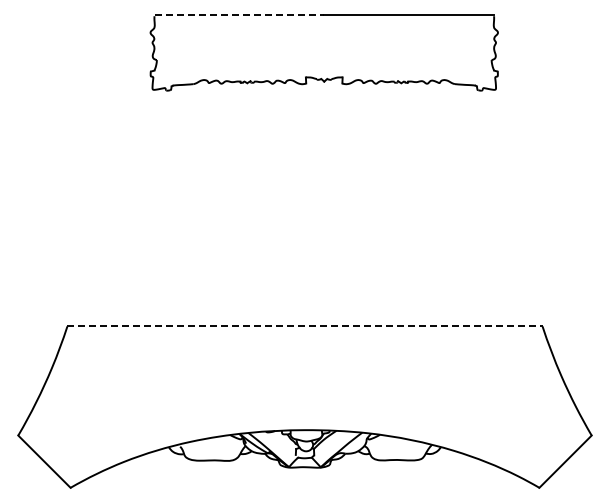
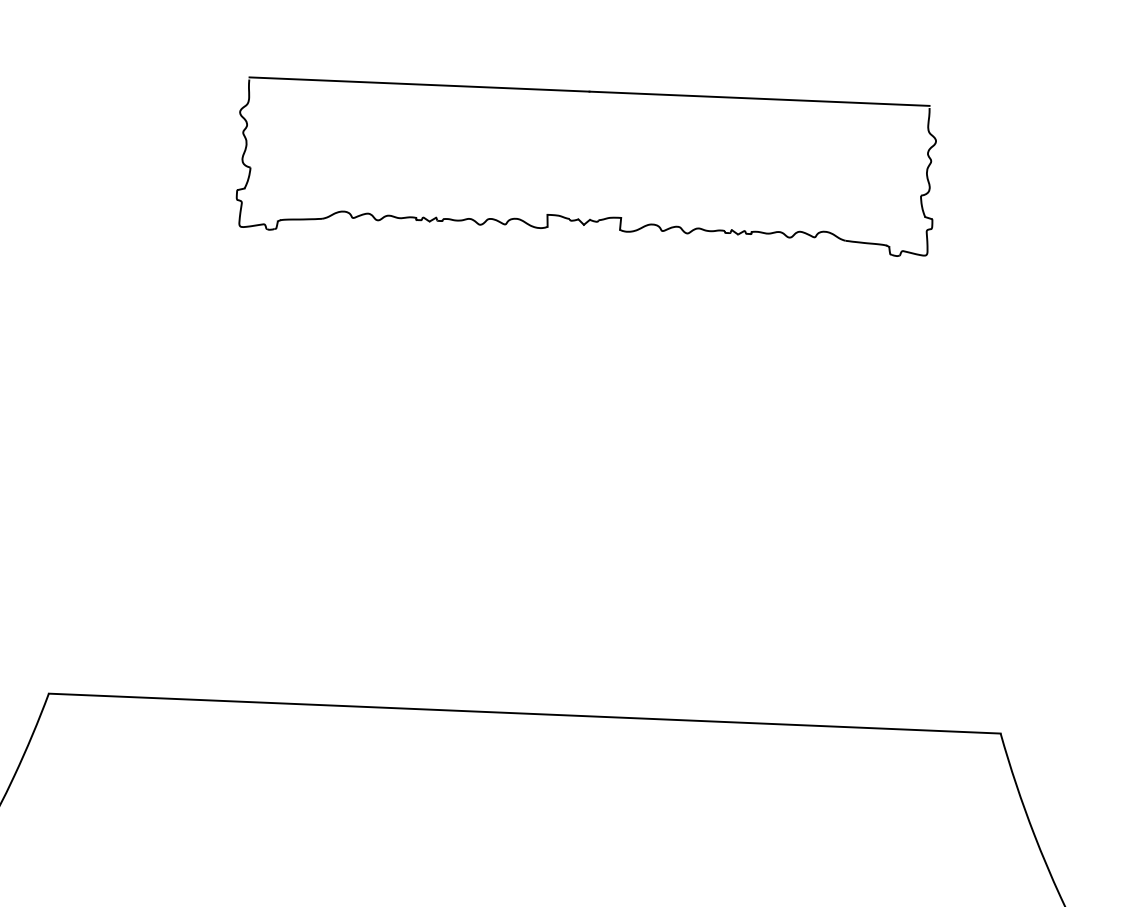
line: (239, 15) -> (419, 85), dashed -> solid
line: (304, 326) -> (523, 713), dashed -> solid

